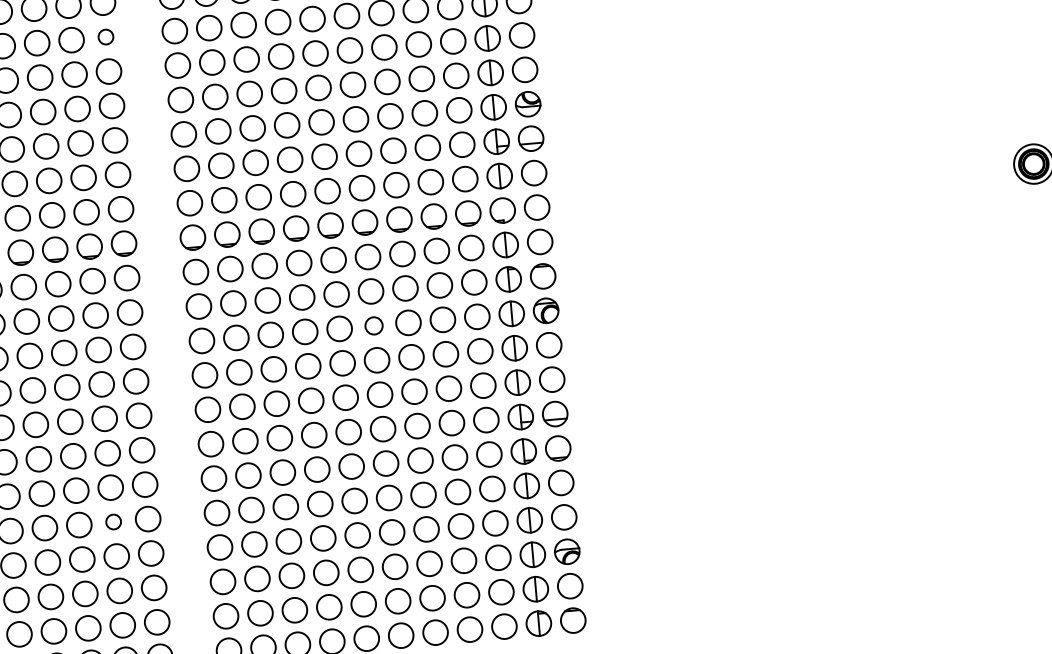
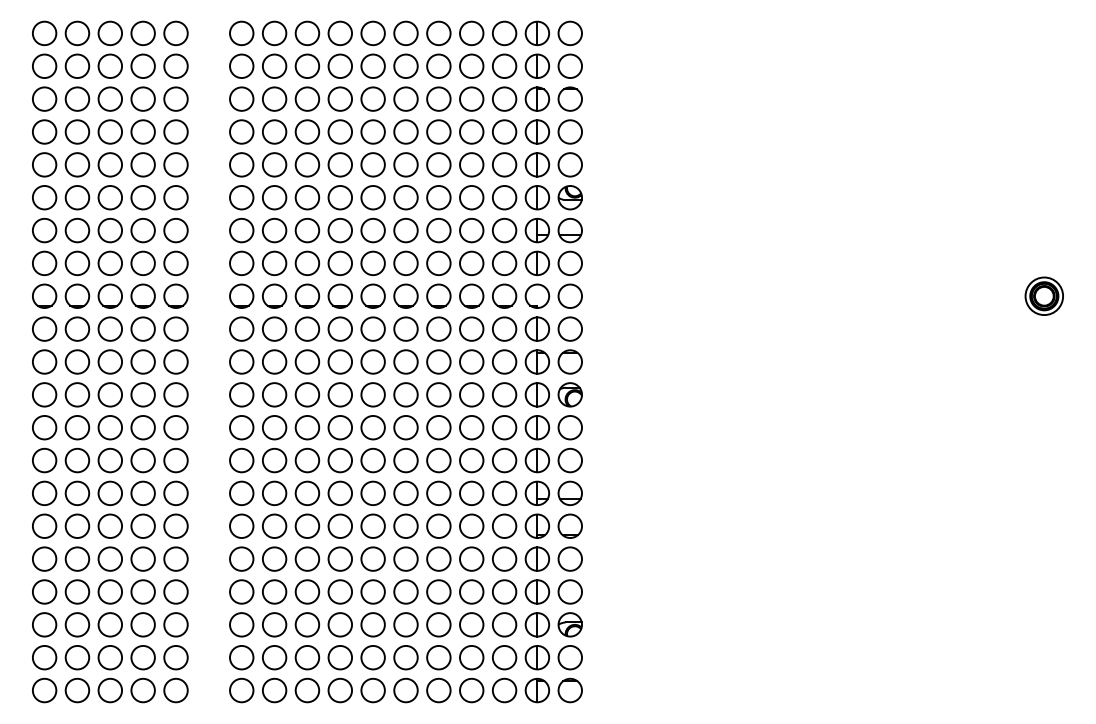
circle: (105, 36) -> (175, 98), size x1.67
circle: (373, 325) -> (405, 394), size x1.43
circle: (112, 521) -> (142, 558), size x1.67

